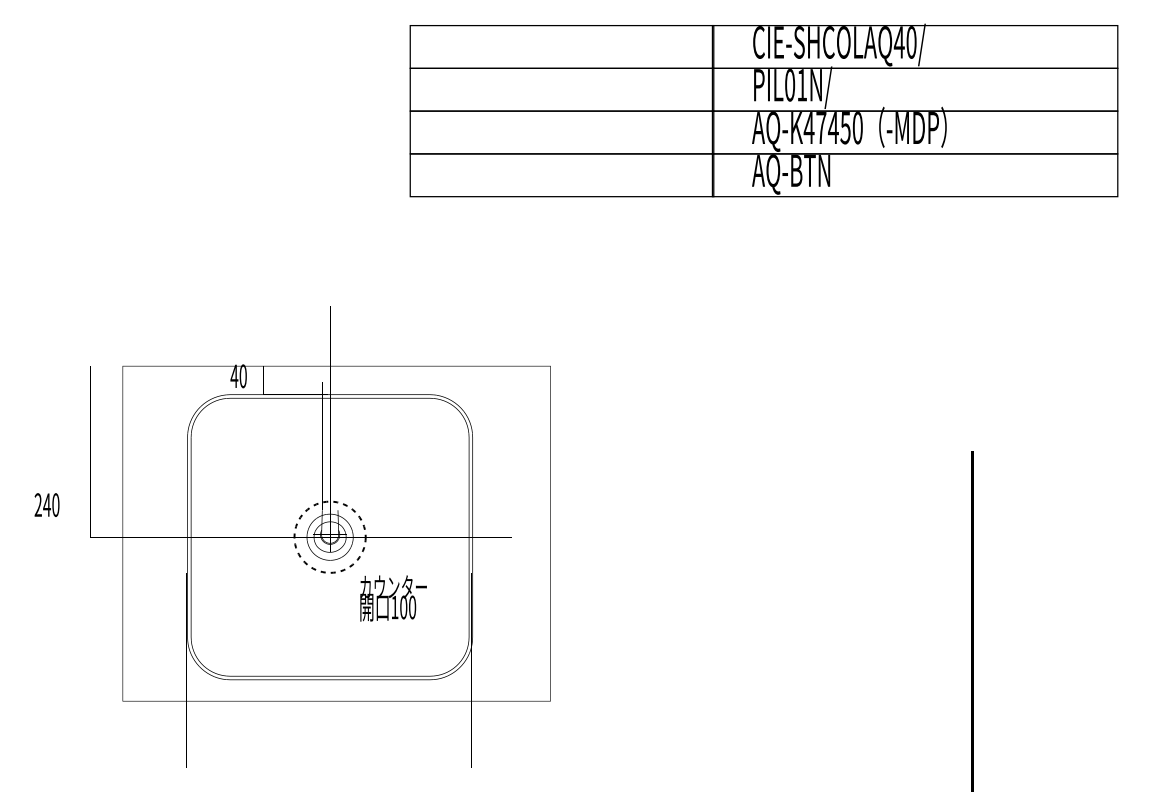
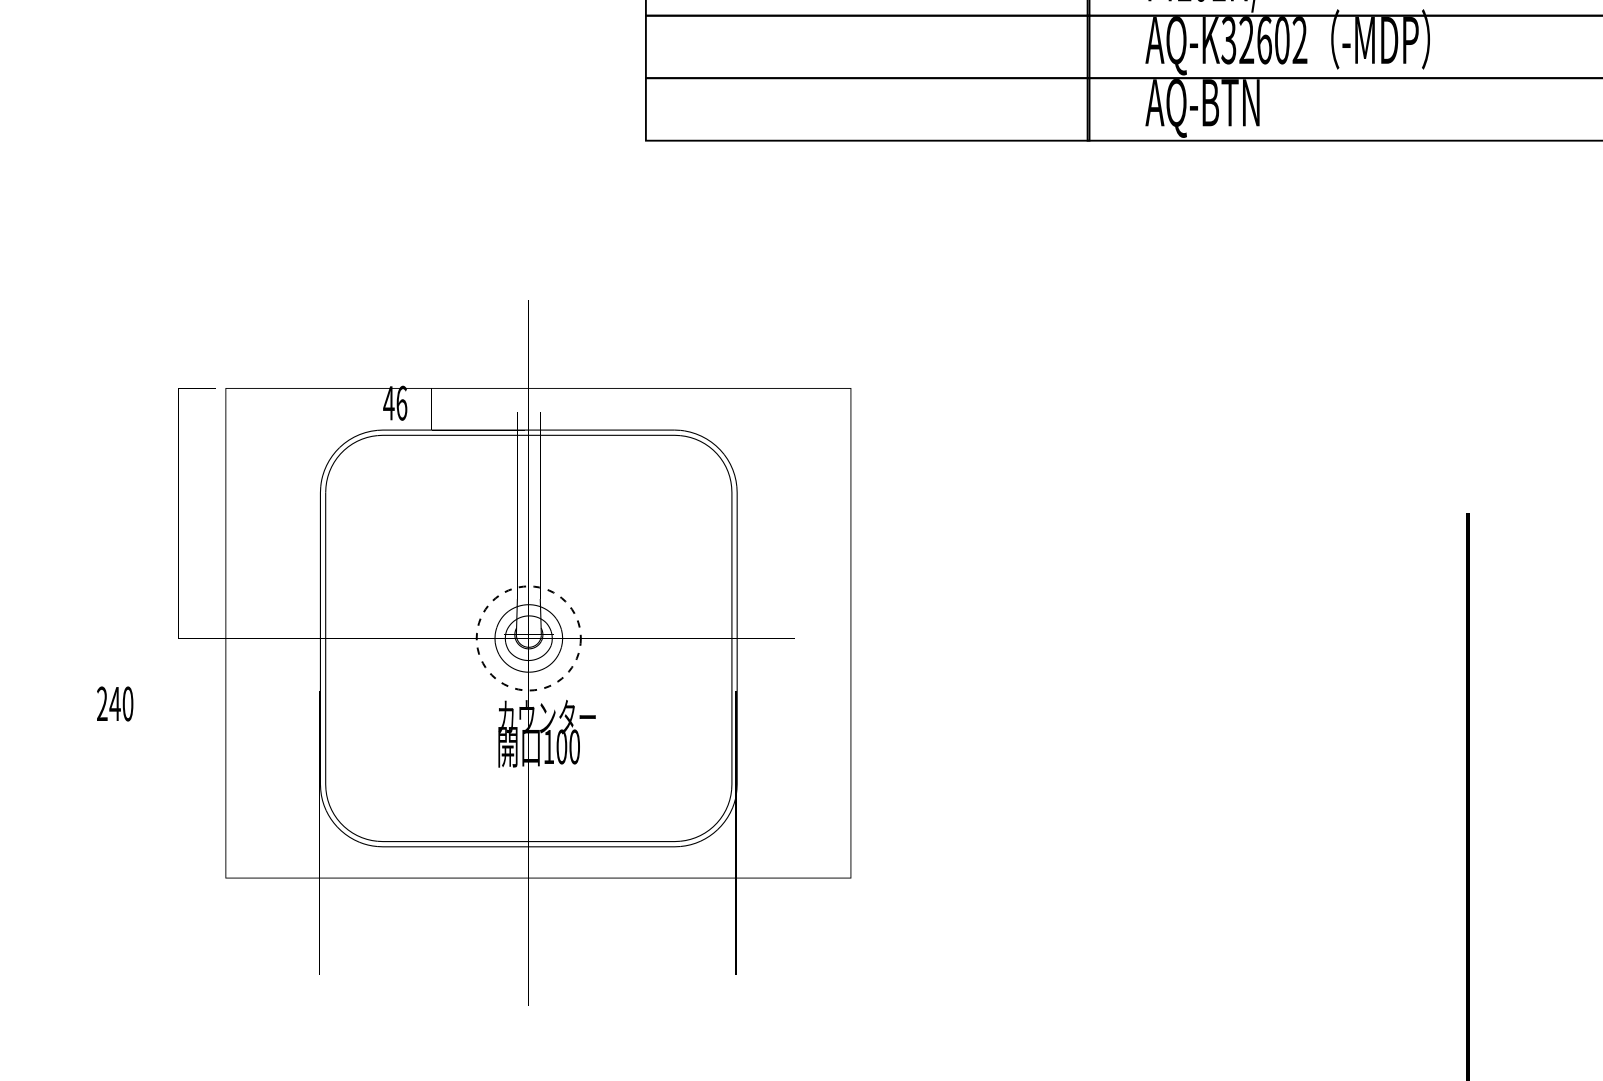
text: (832, 128) -> (1263, 41), AQ-K47450 -> AQ-K32602
text: (242, 376) -> (400, 403), 40 -> 46
text: (46, 504) -> (114, 703), moved
text: (393, 598) -> (546, 733), moved

